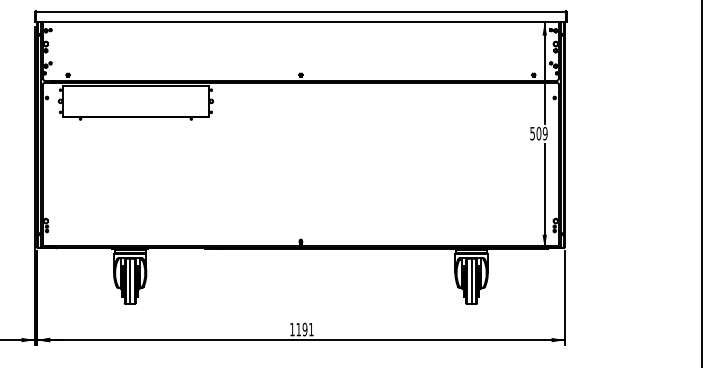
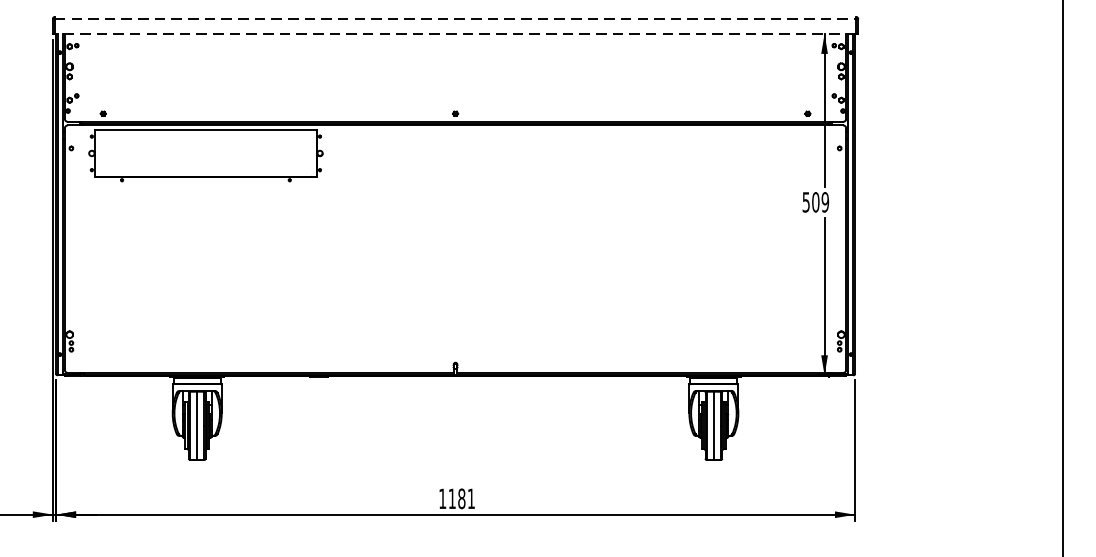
line: (300, 12) -> (454, 18), solid -> dashed
line: (300, 22) -> (454, 34), solid -> dashed
text: (304, 329) -> (460, 498), 1191 -> 1181

